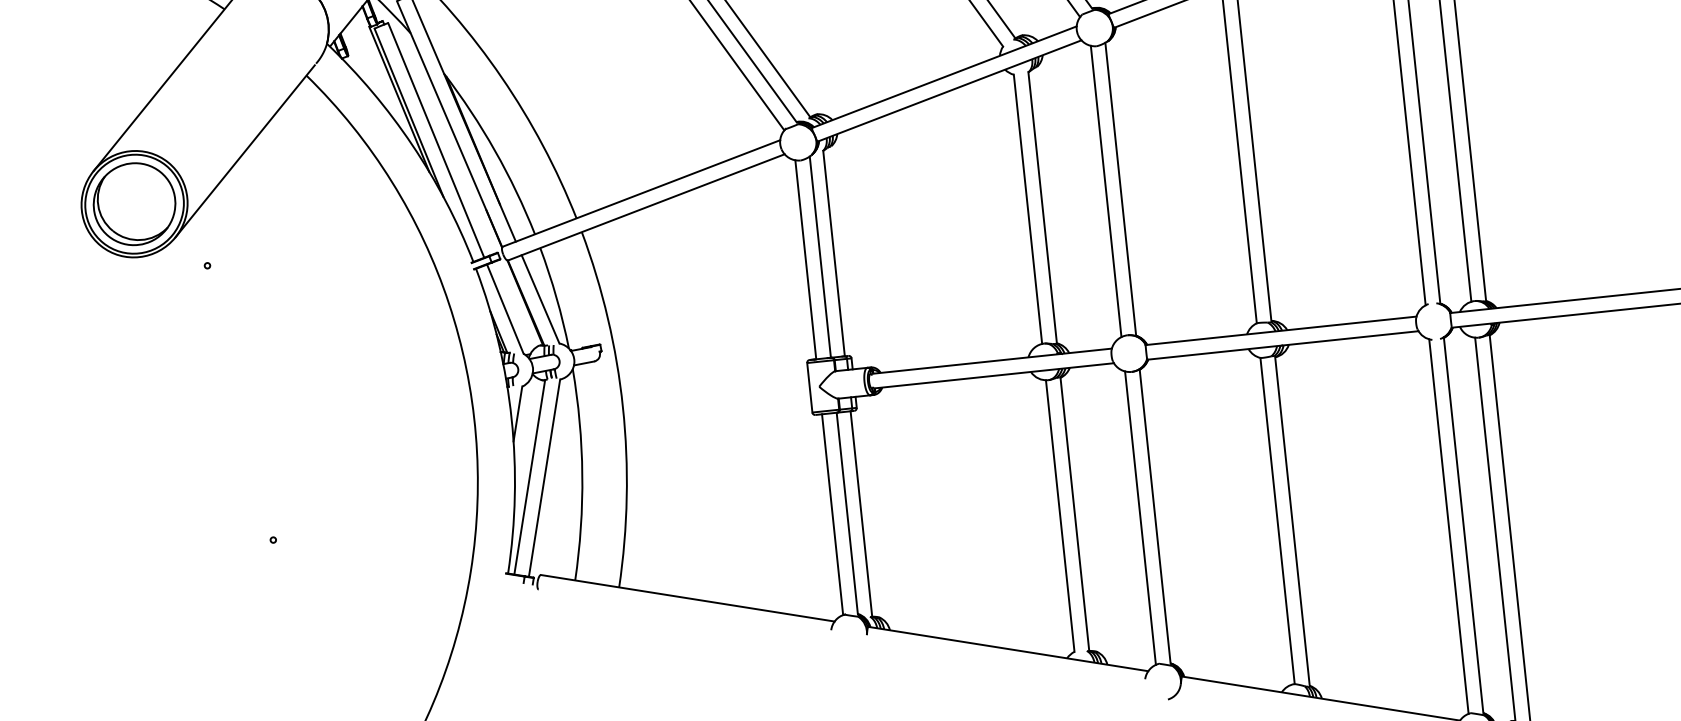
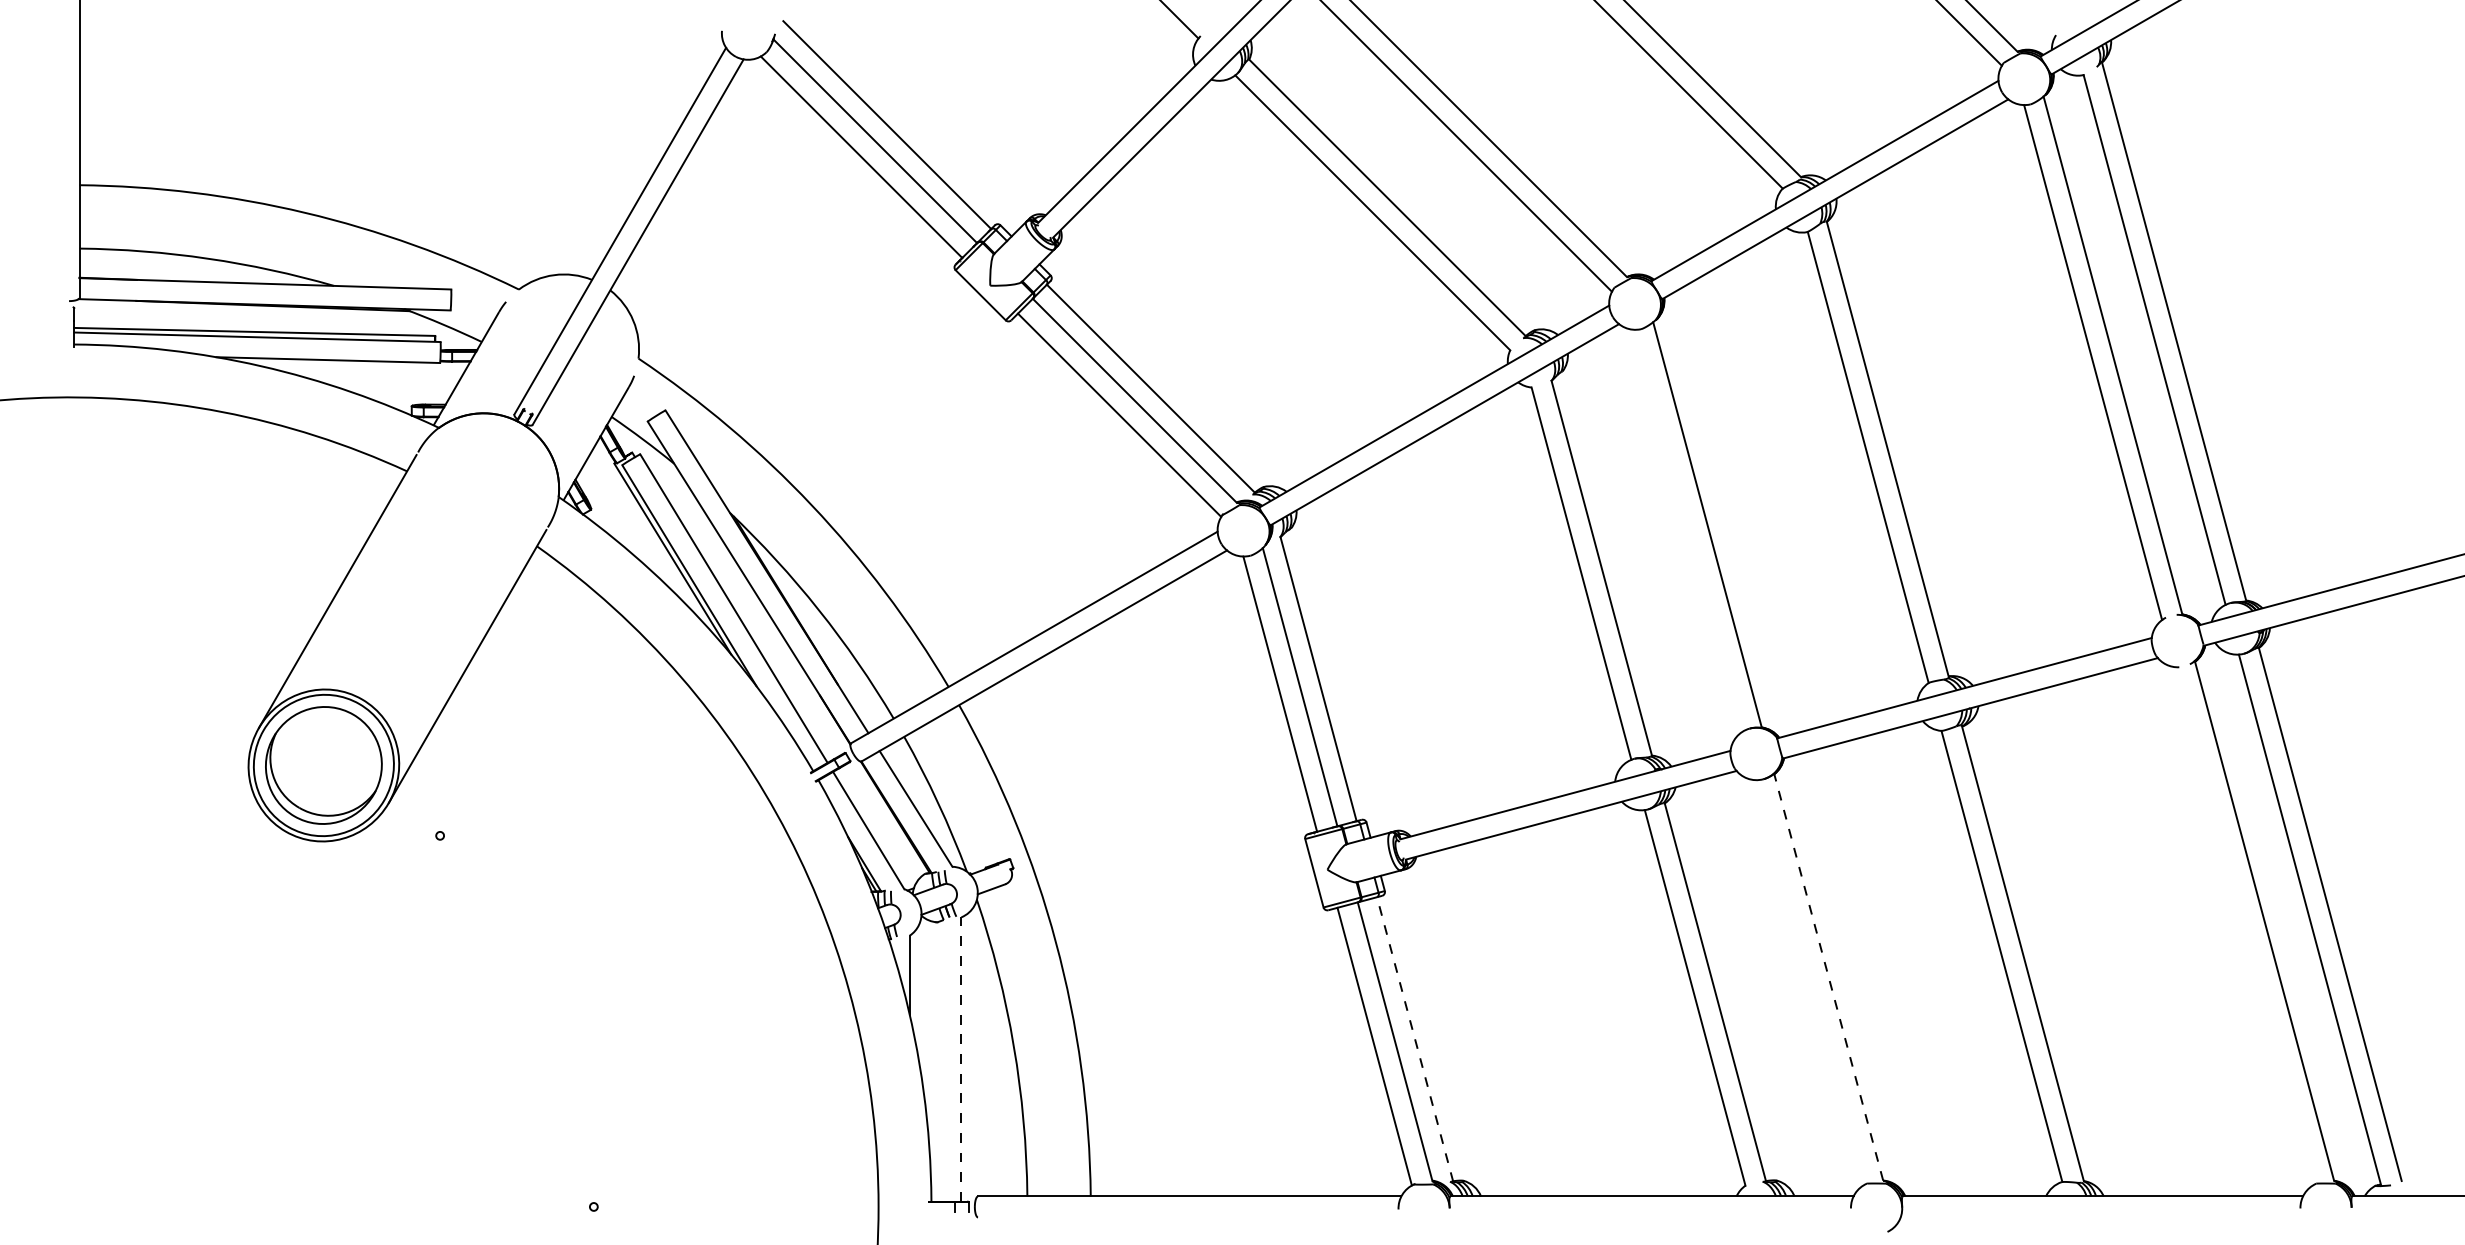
line: (1106, 191) -> (1687, 530), removed
line: (529, 477) -> (940, 1061), removed
line: (544, 478) -> (961, 1059), solid -> dashed
line: (861, 514) -> (1415, 1039), solid -> dashed
line: (1155, 515) -> (1828, 976), solid -> dashed
line: (1140, 517) -> (1808, 982), removed
line: (1448, 526) -> (2243, 926), removed

